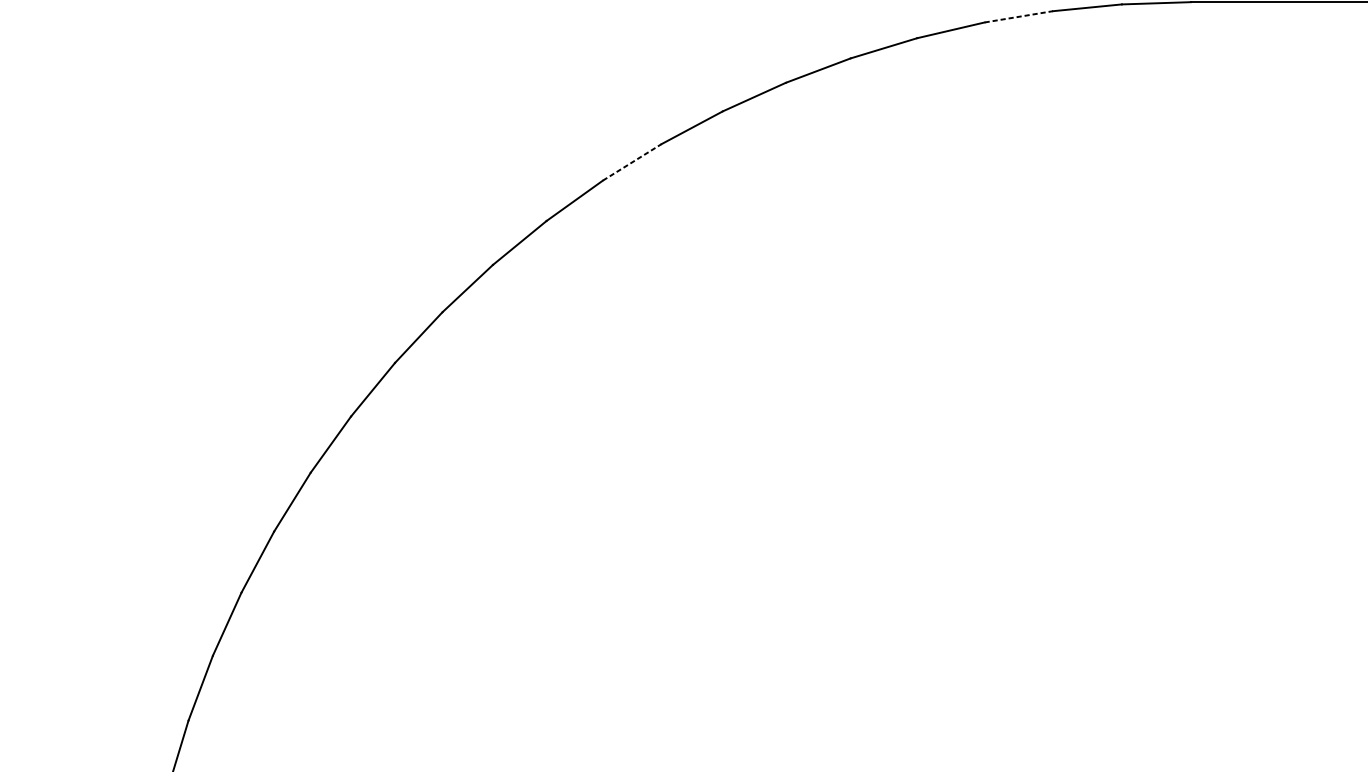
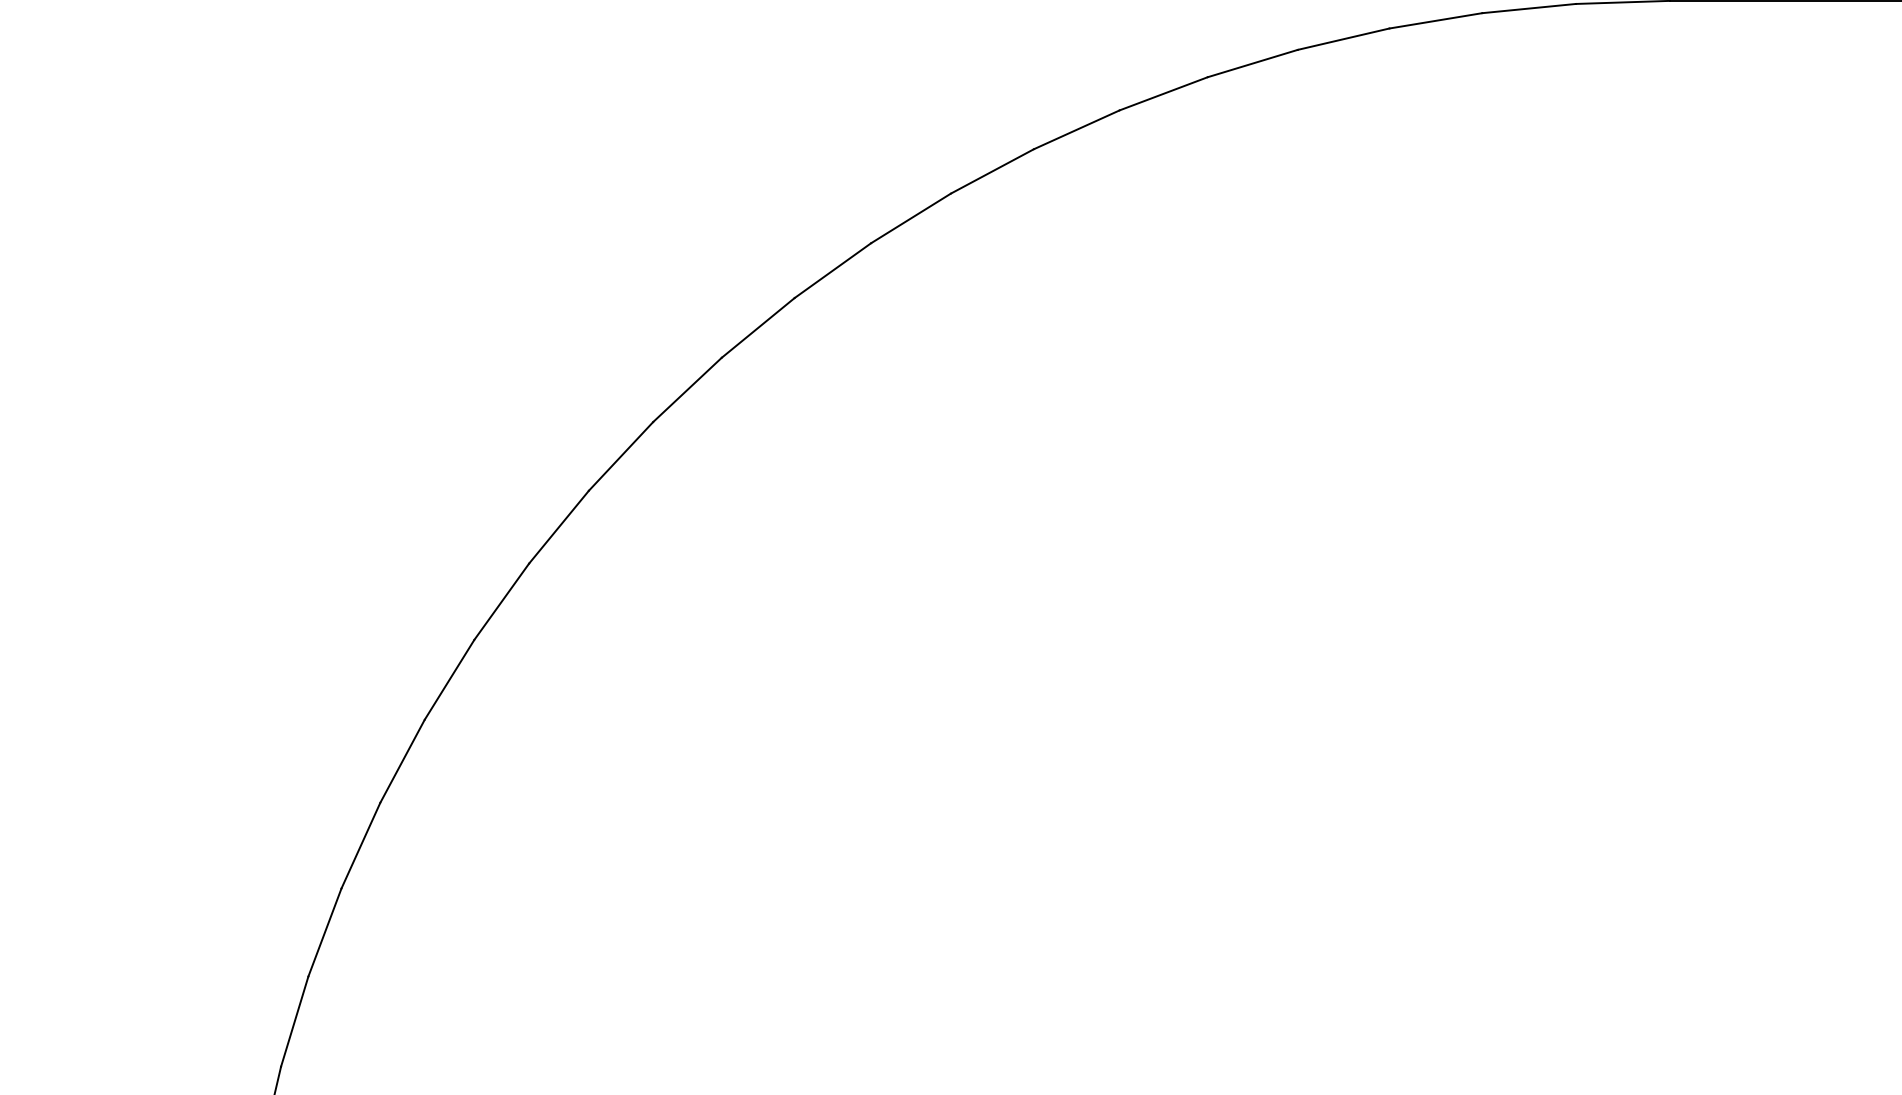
line: (1019, 16) -> (1436, 20), dashed -> solid
line: (632, 162) -> (911, 218), dashed -> solid

